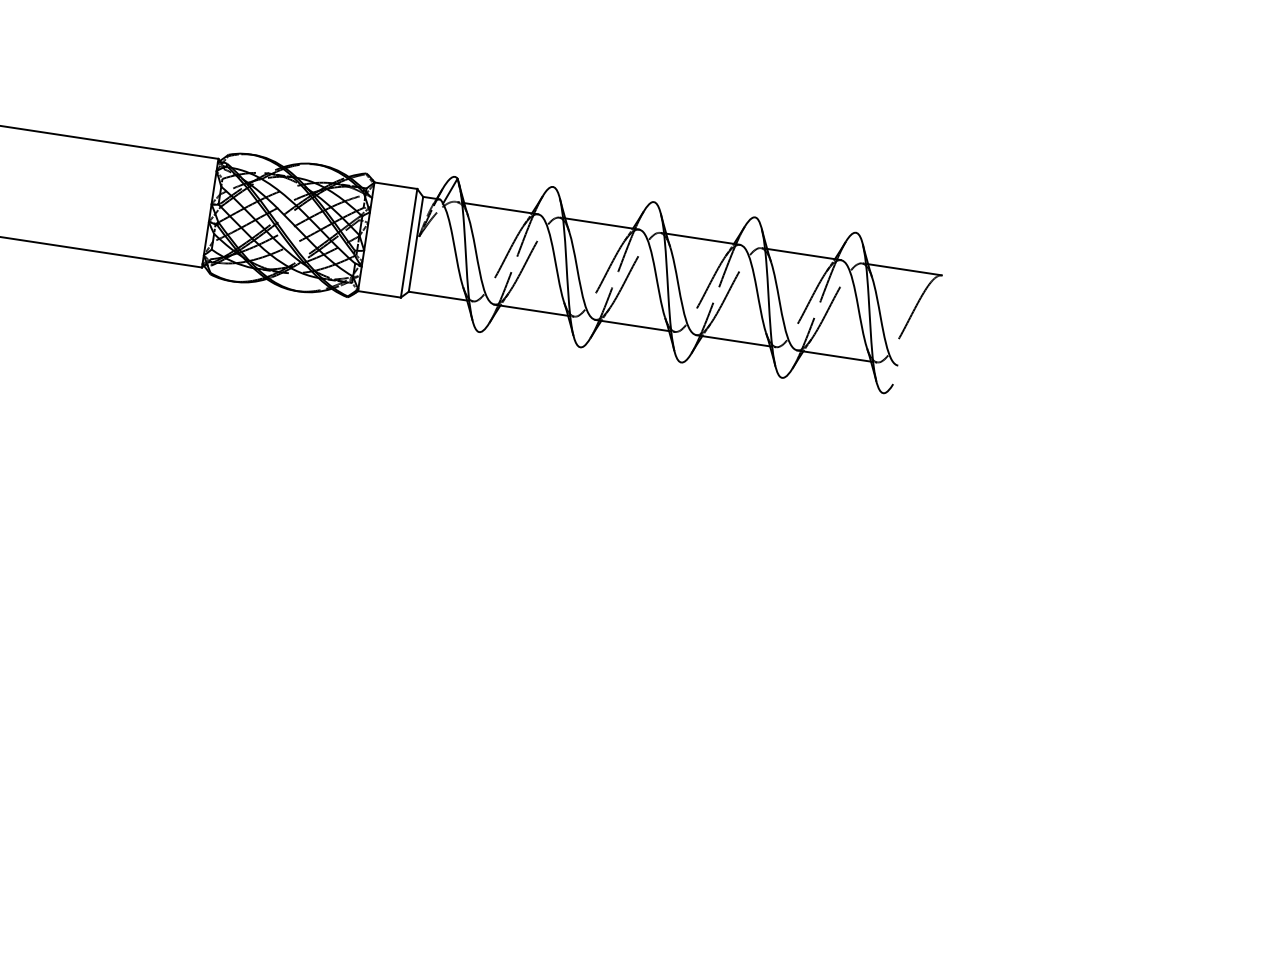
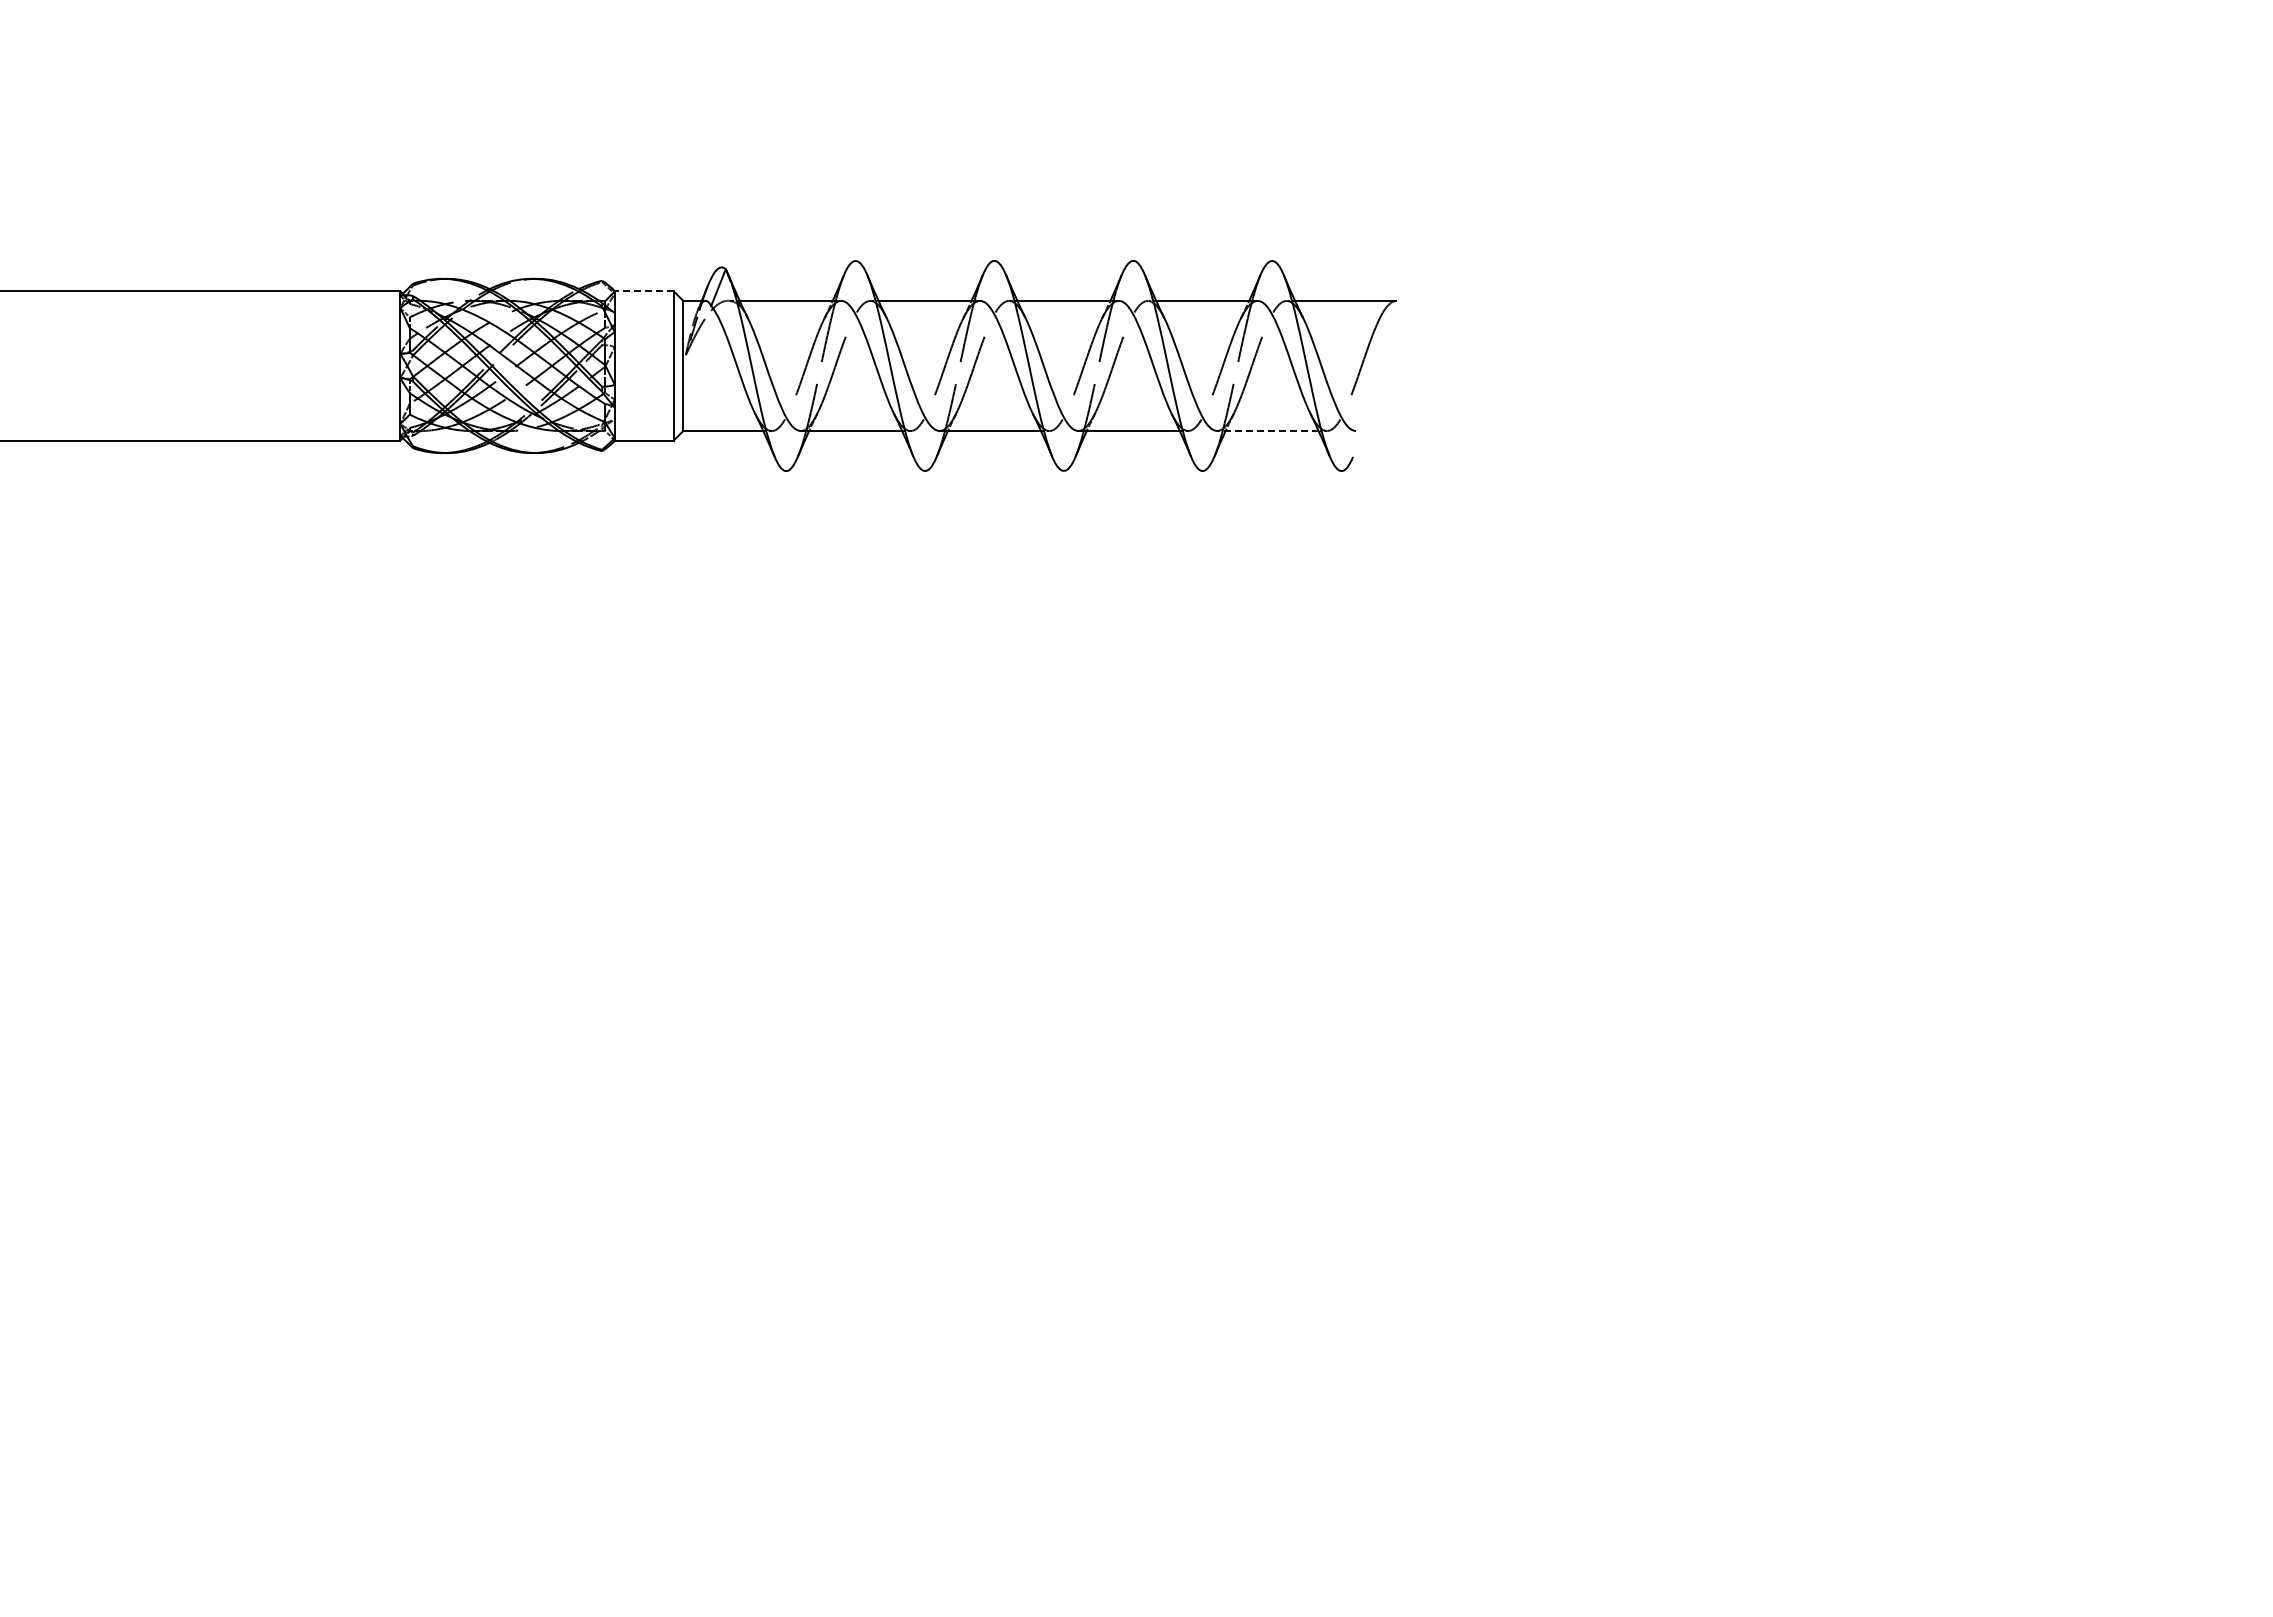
line: (395, 185) -> (643, 291), solid -> dashed
line: (834, 356) -> (1268, 431), solid -> dashed

